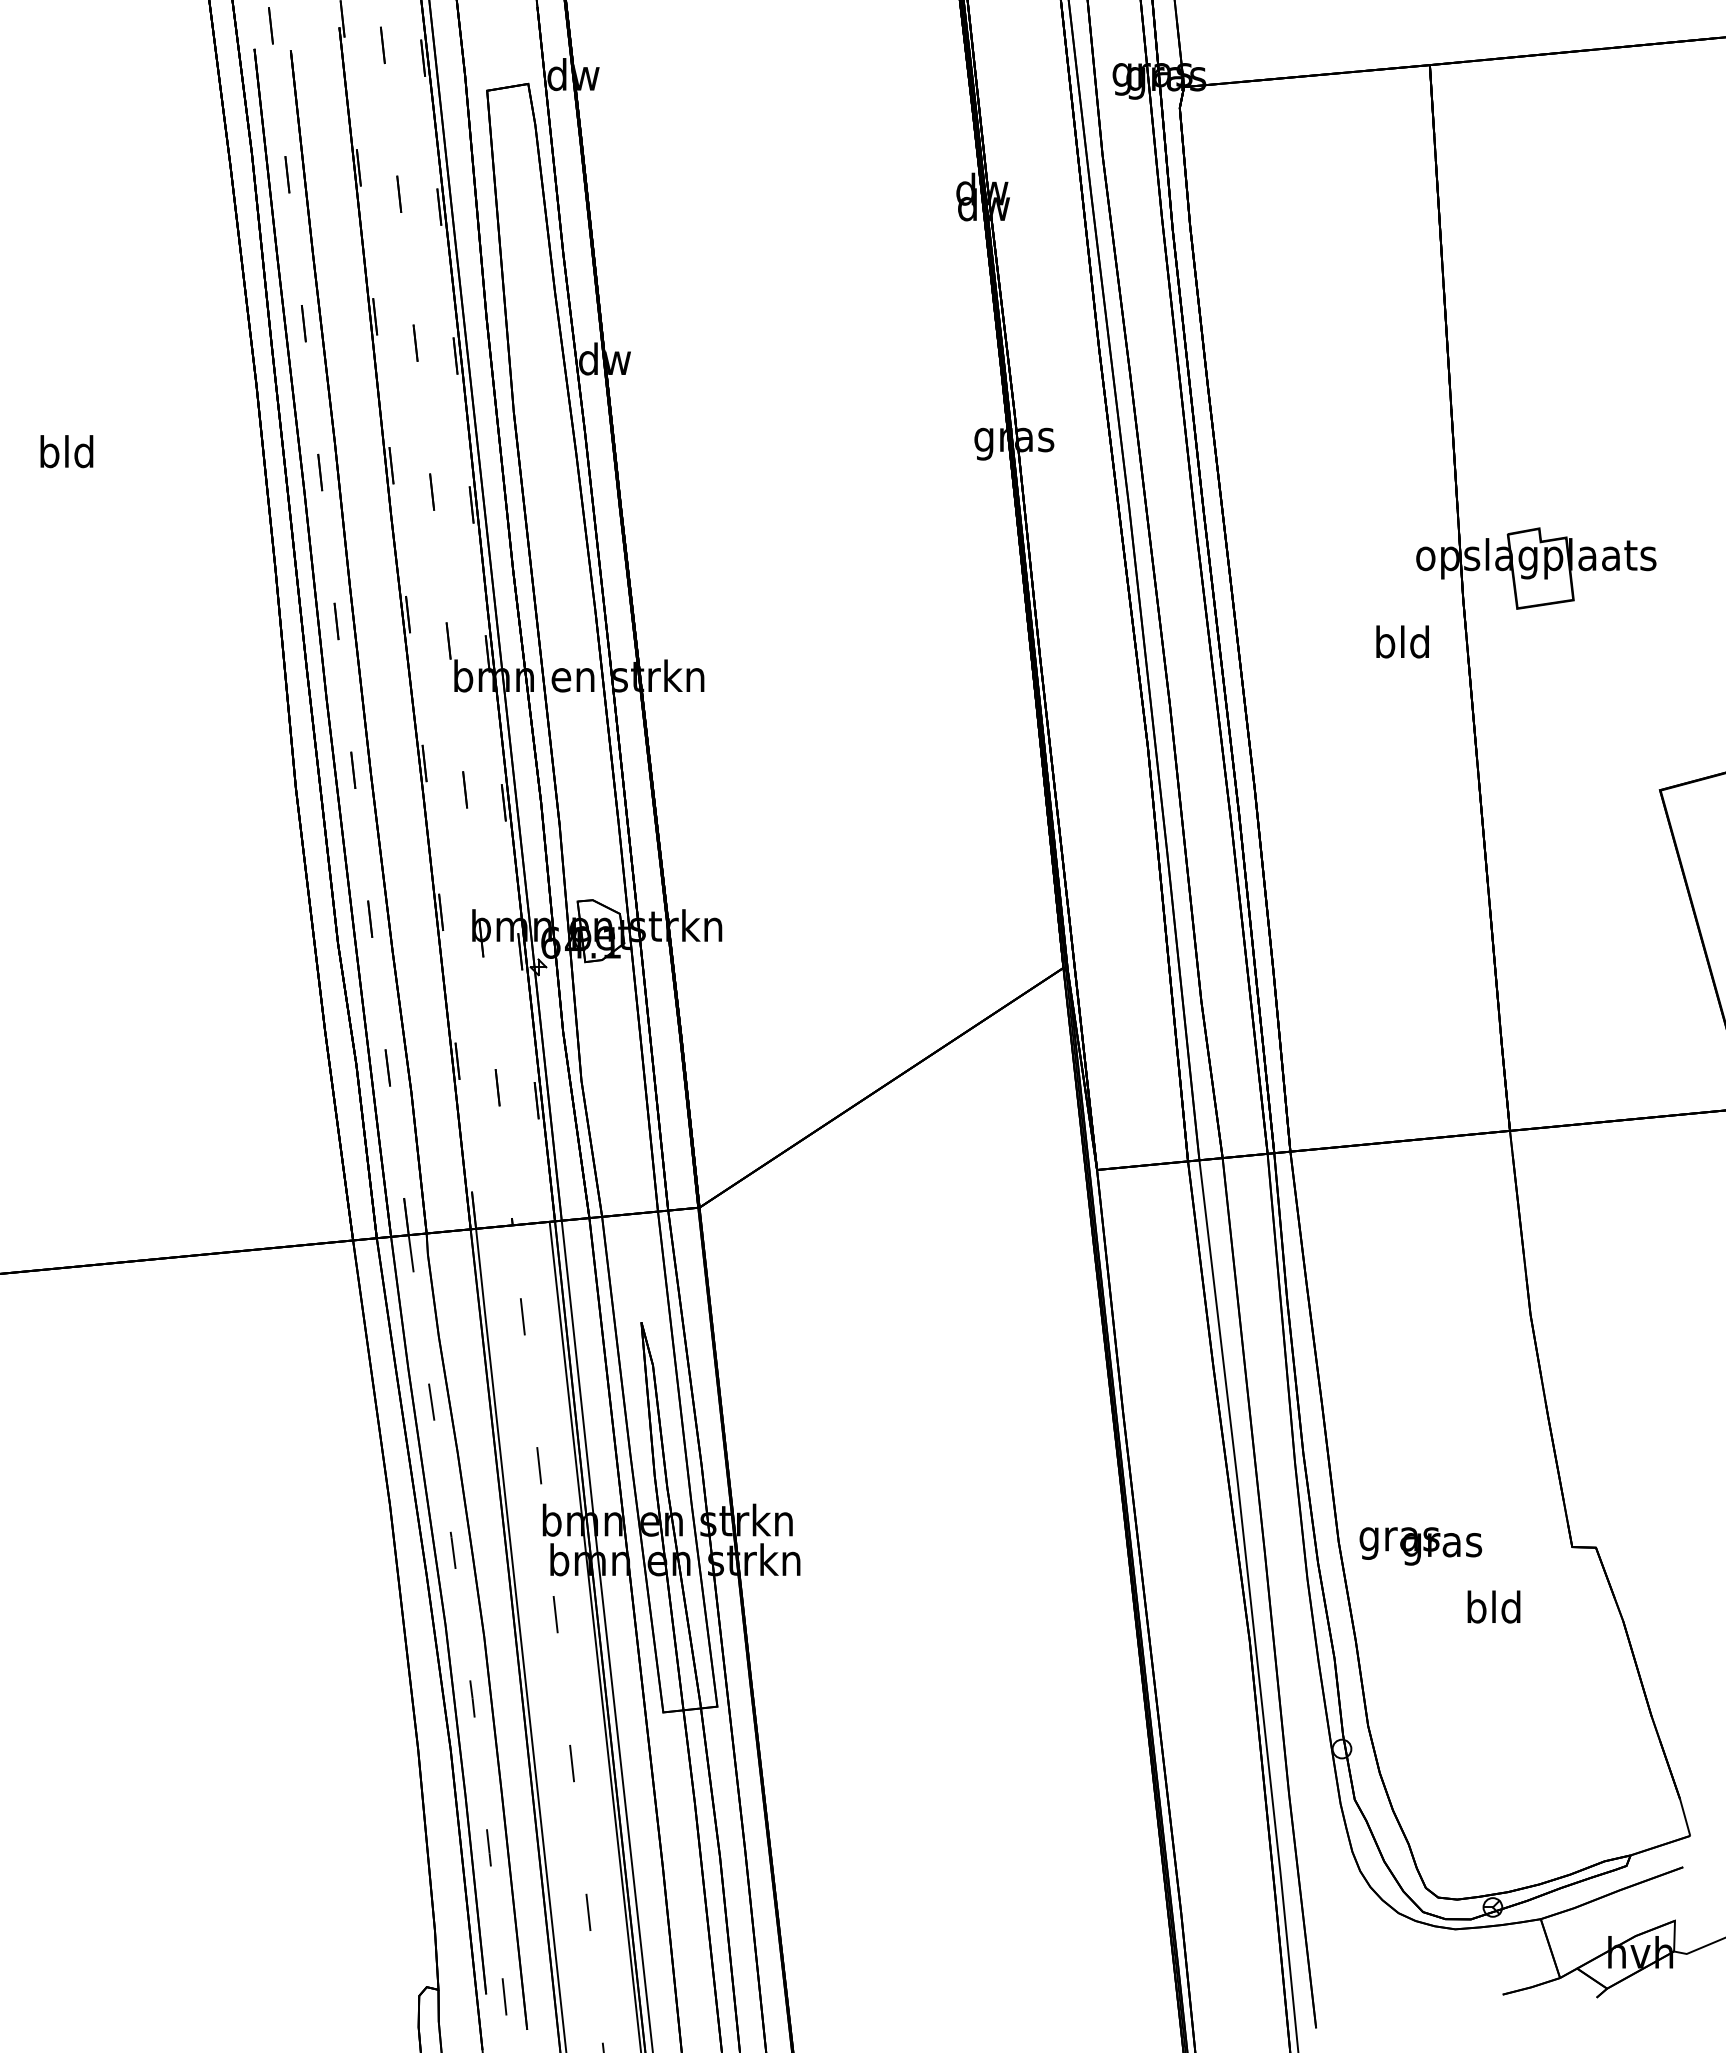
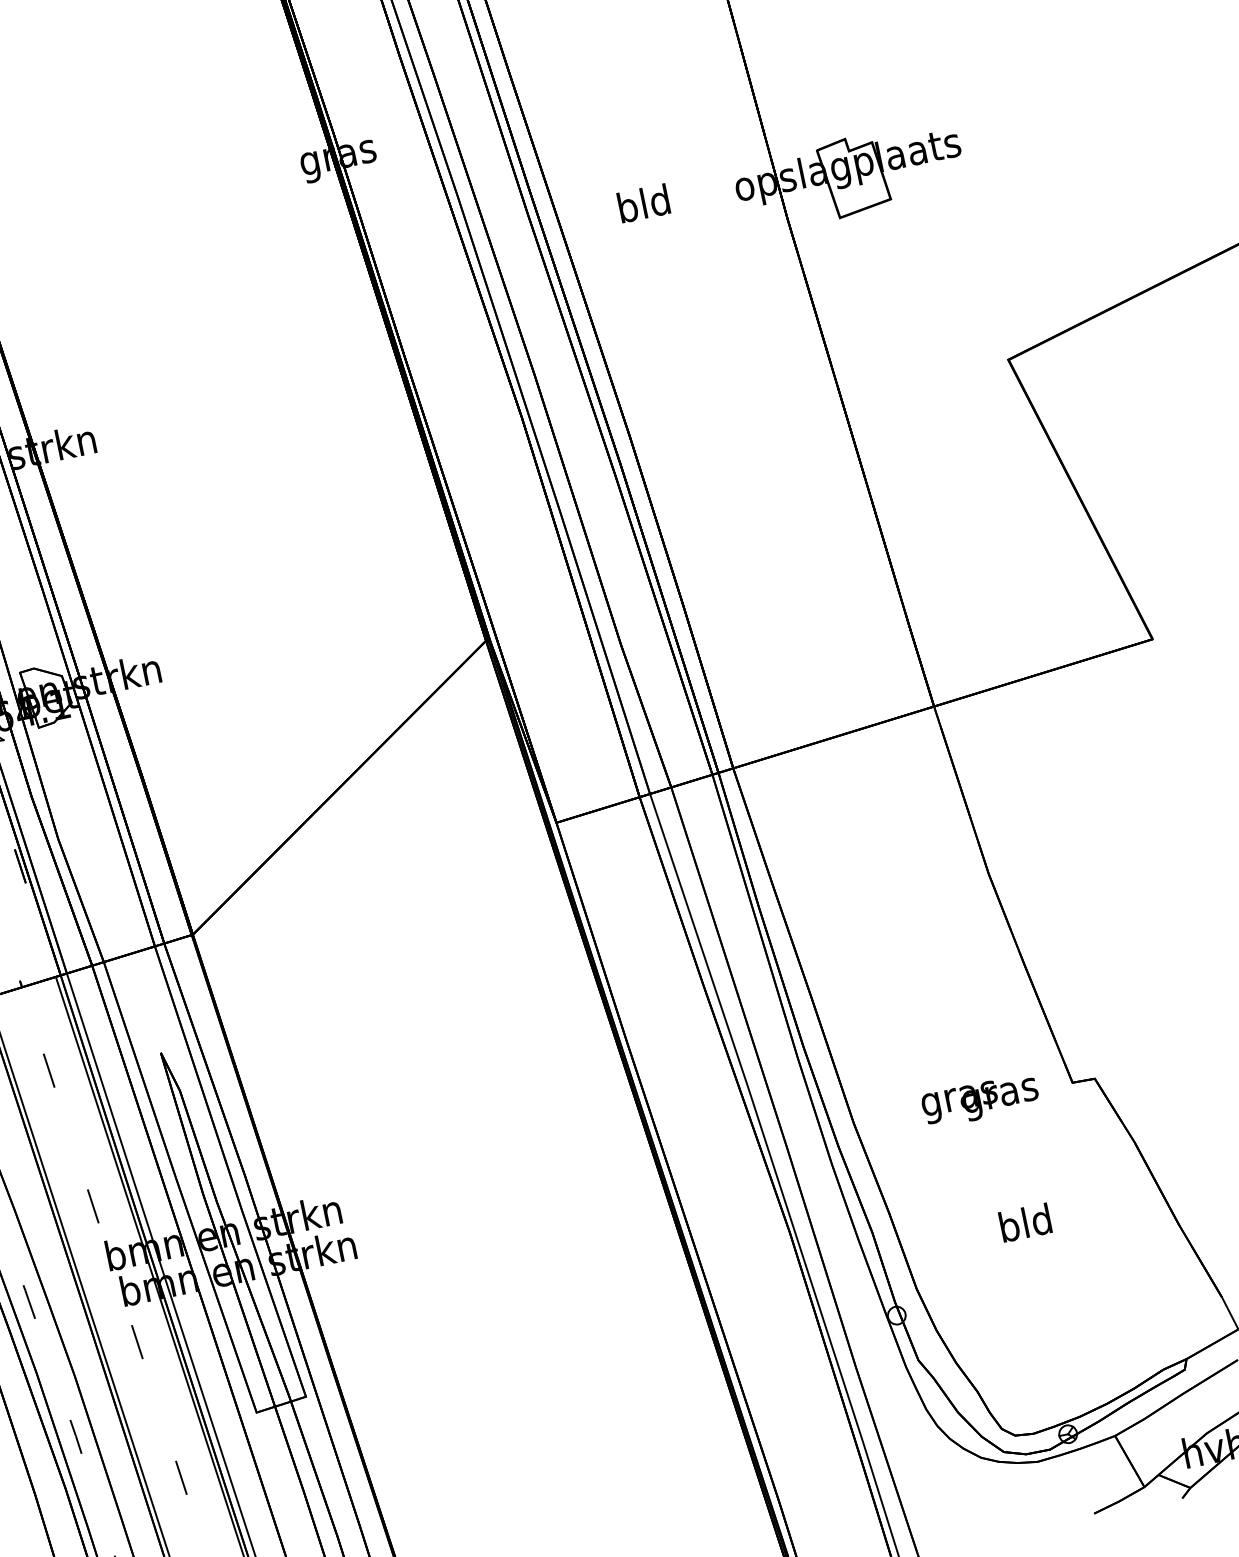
text: (1402, 641) -> (643, 203), moved
text: (1420, 1546) -> (980, 1101), moved
text: (1493, 1606) -> (1024, 1222), moved

